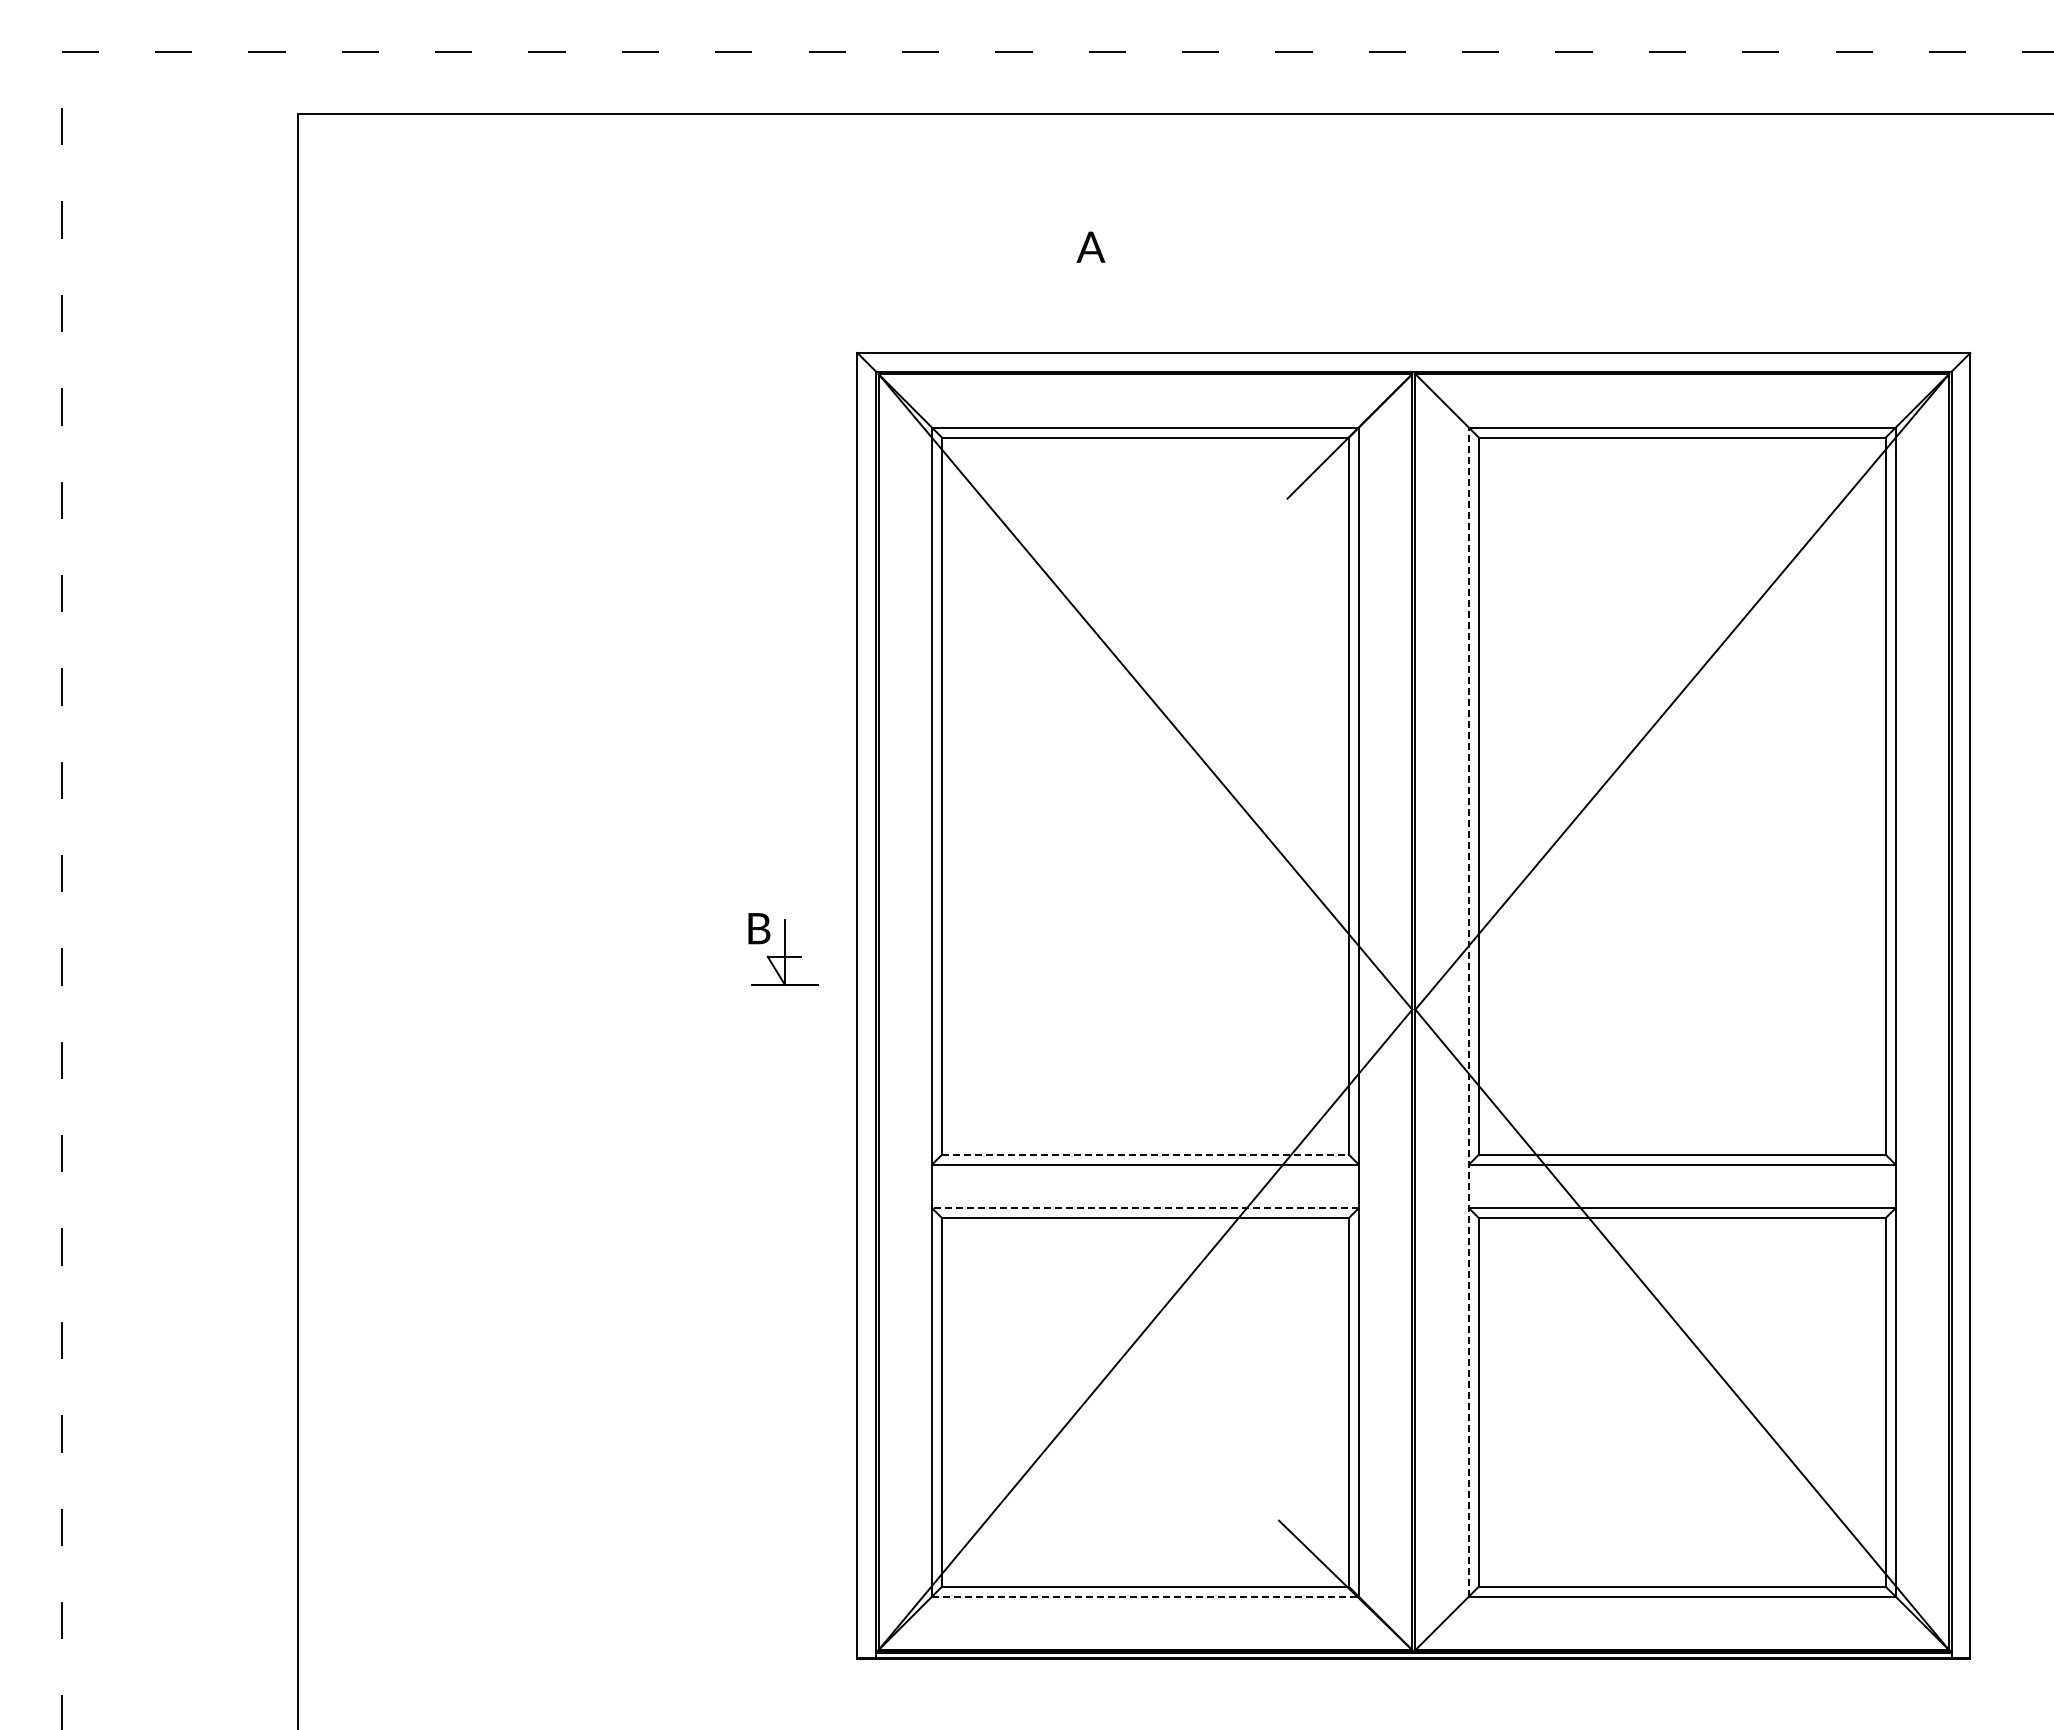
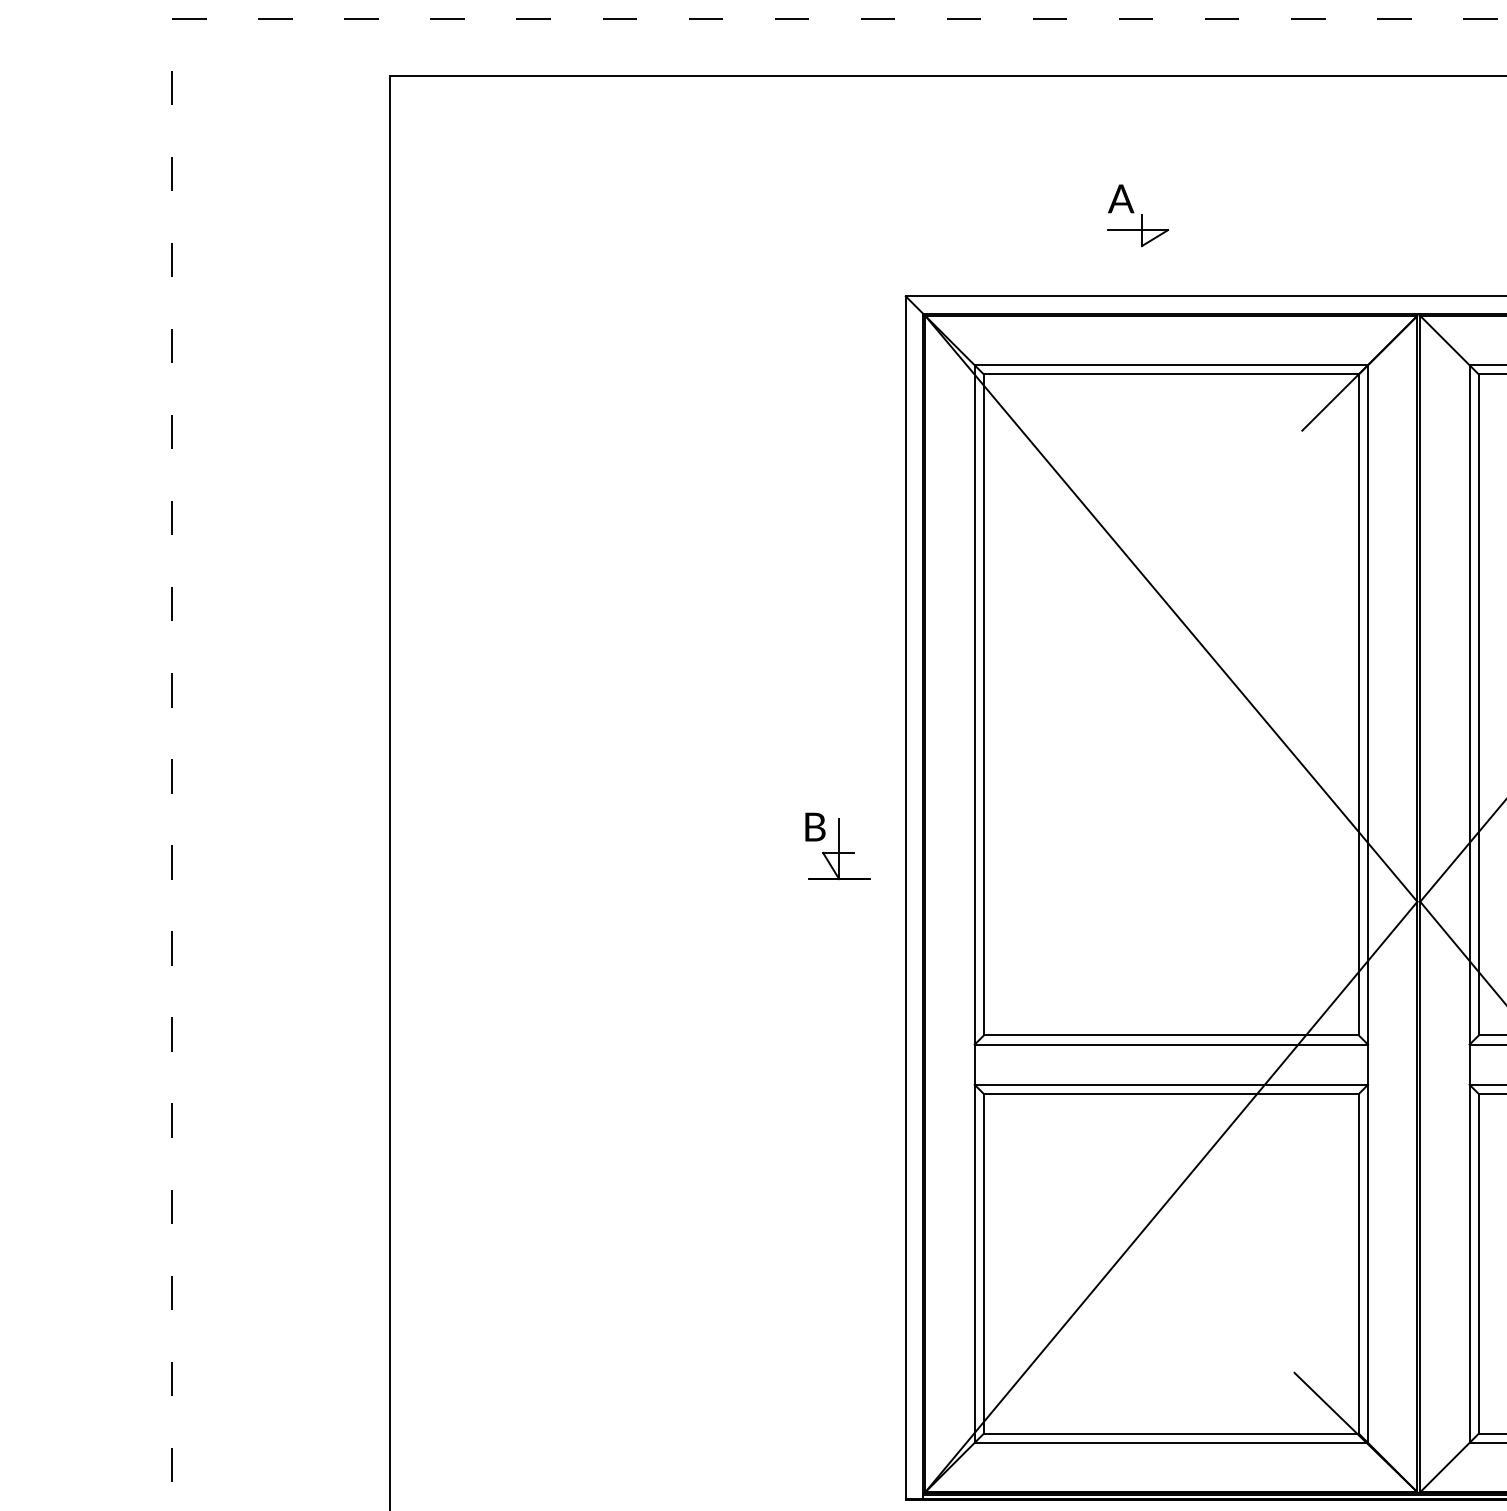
part: (1109, 281) -> (1138, 230), added
line: (1468, 1011) -> (1469, 903), dashed -> solid
line: (1145, 1154) -> (1171, 1035), dashed -> solid
line: (1144, 1208) -> (1170, 1085), dashed -> solid
line: (1145, 1596) -> (1171, 1442), dashed -> solid

